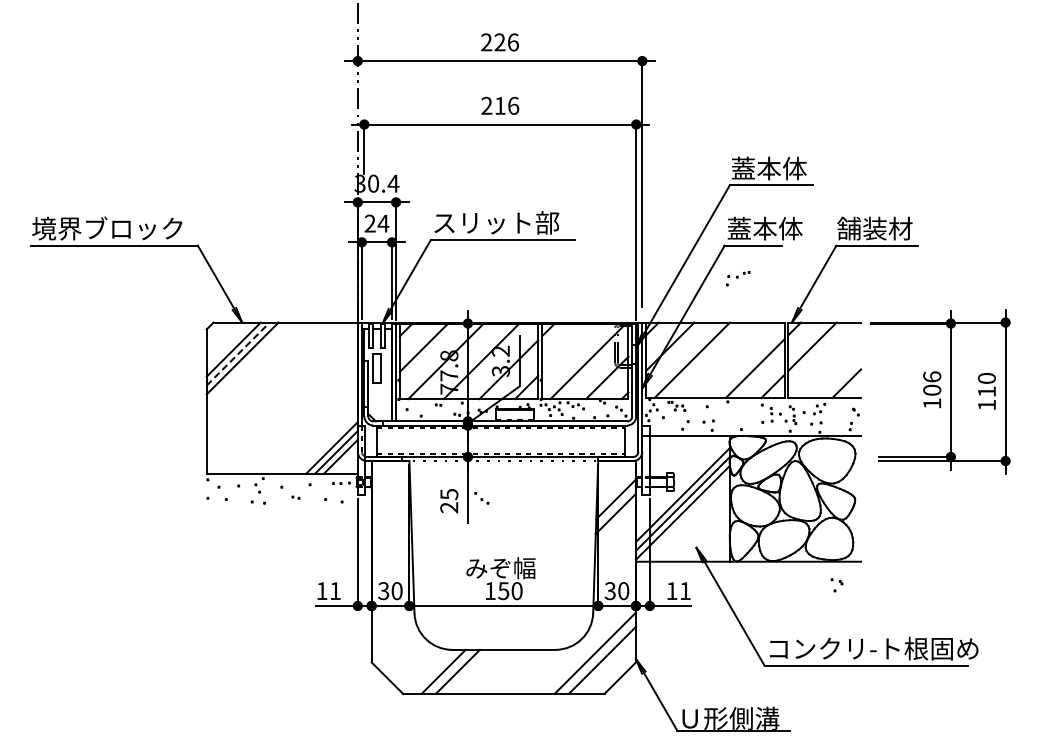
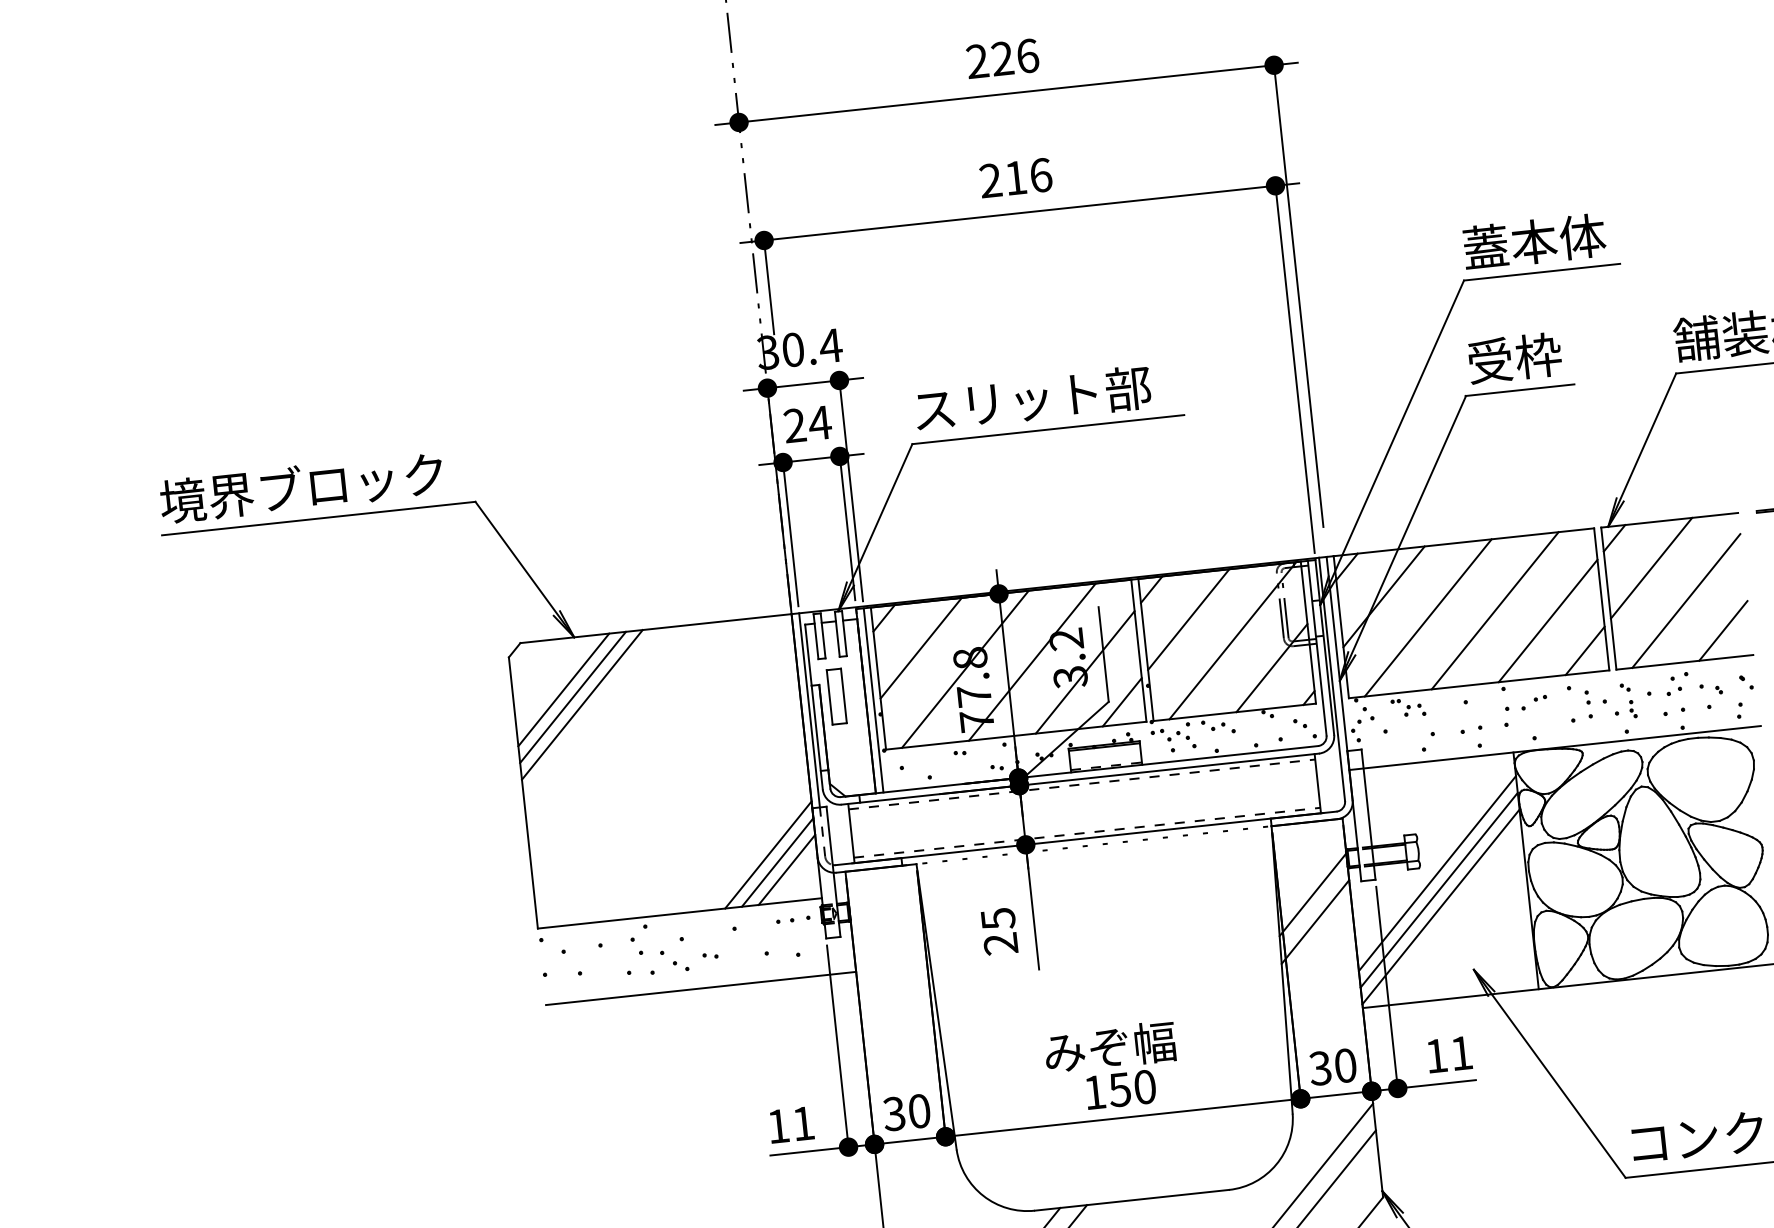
text: (764, 228) -> (1537, 355), 蓋本体 -> 受枠
part: (738, 278) -> (1526, 710), moved
line: (566, 347) -> (1189, 619), added
line: (238, 354) -> (573, 698), dashed -> solid
line: (727, 360) -> (1494, 611), added
line: (828, 365) -> (1685, 600), added
part: (481, 497) -> (673, 959), moved
line: (288, 514) -> (699, 989), added
part: (836, 585) -> (1710, 696), moved

